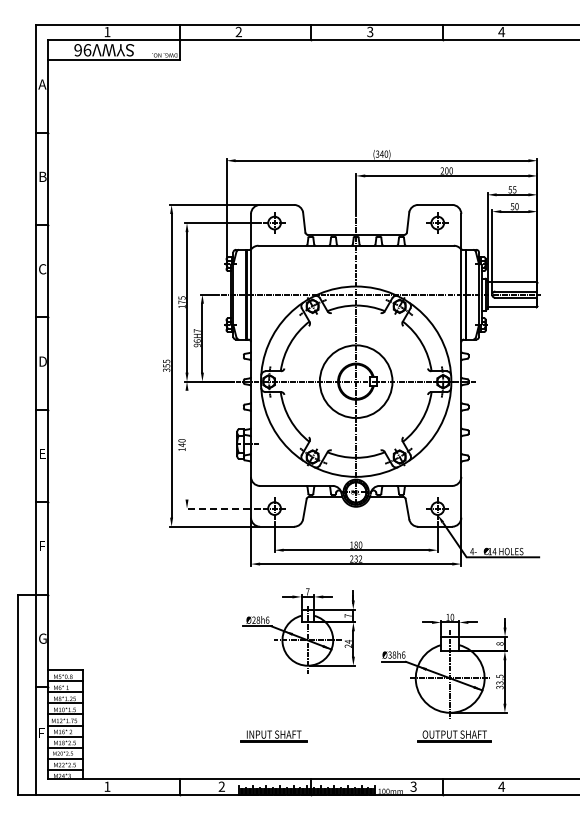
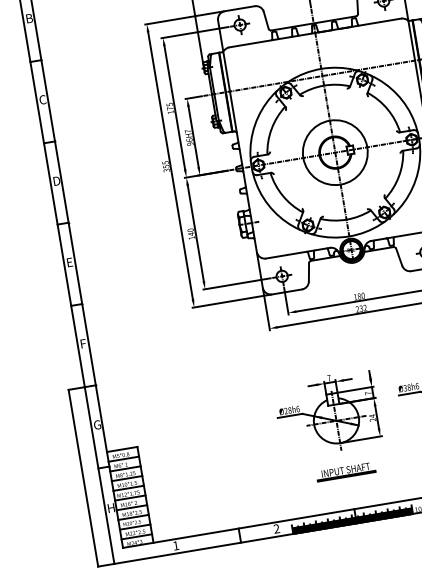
line: (187, 444) -> (196, 232), added
line: (222, 508) -> (236, 283), dashed -> solid
part: (298, 630) -> (326, 413), moved
text: (43, 732) -> (111, 507), F -> H
part: (273, 736) -> (345, 471), moved

